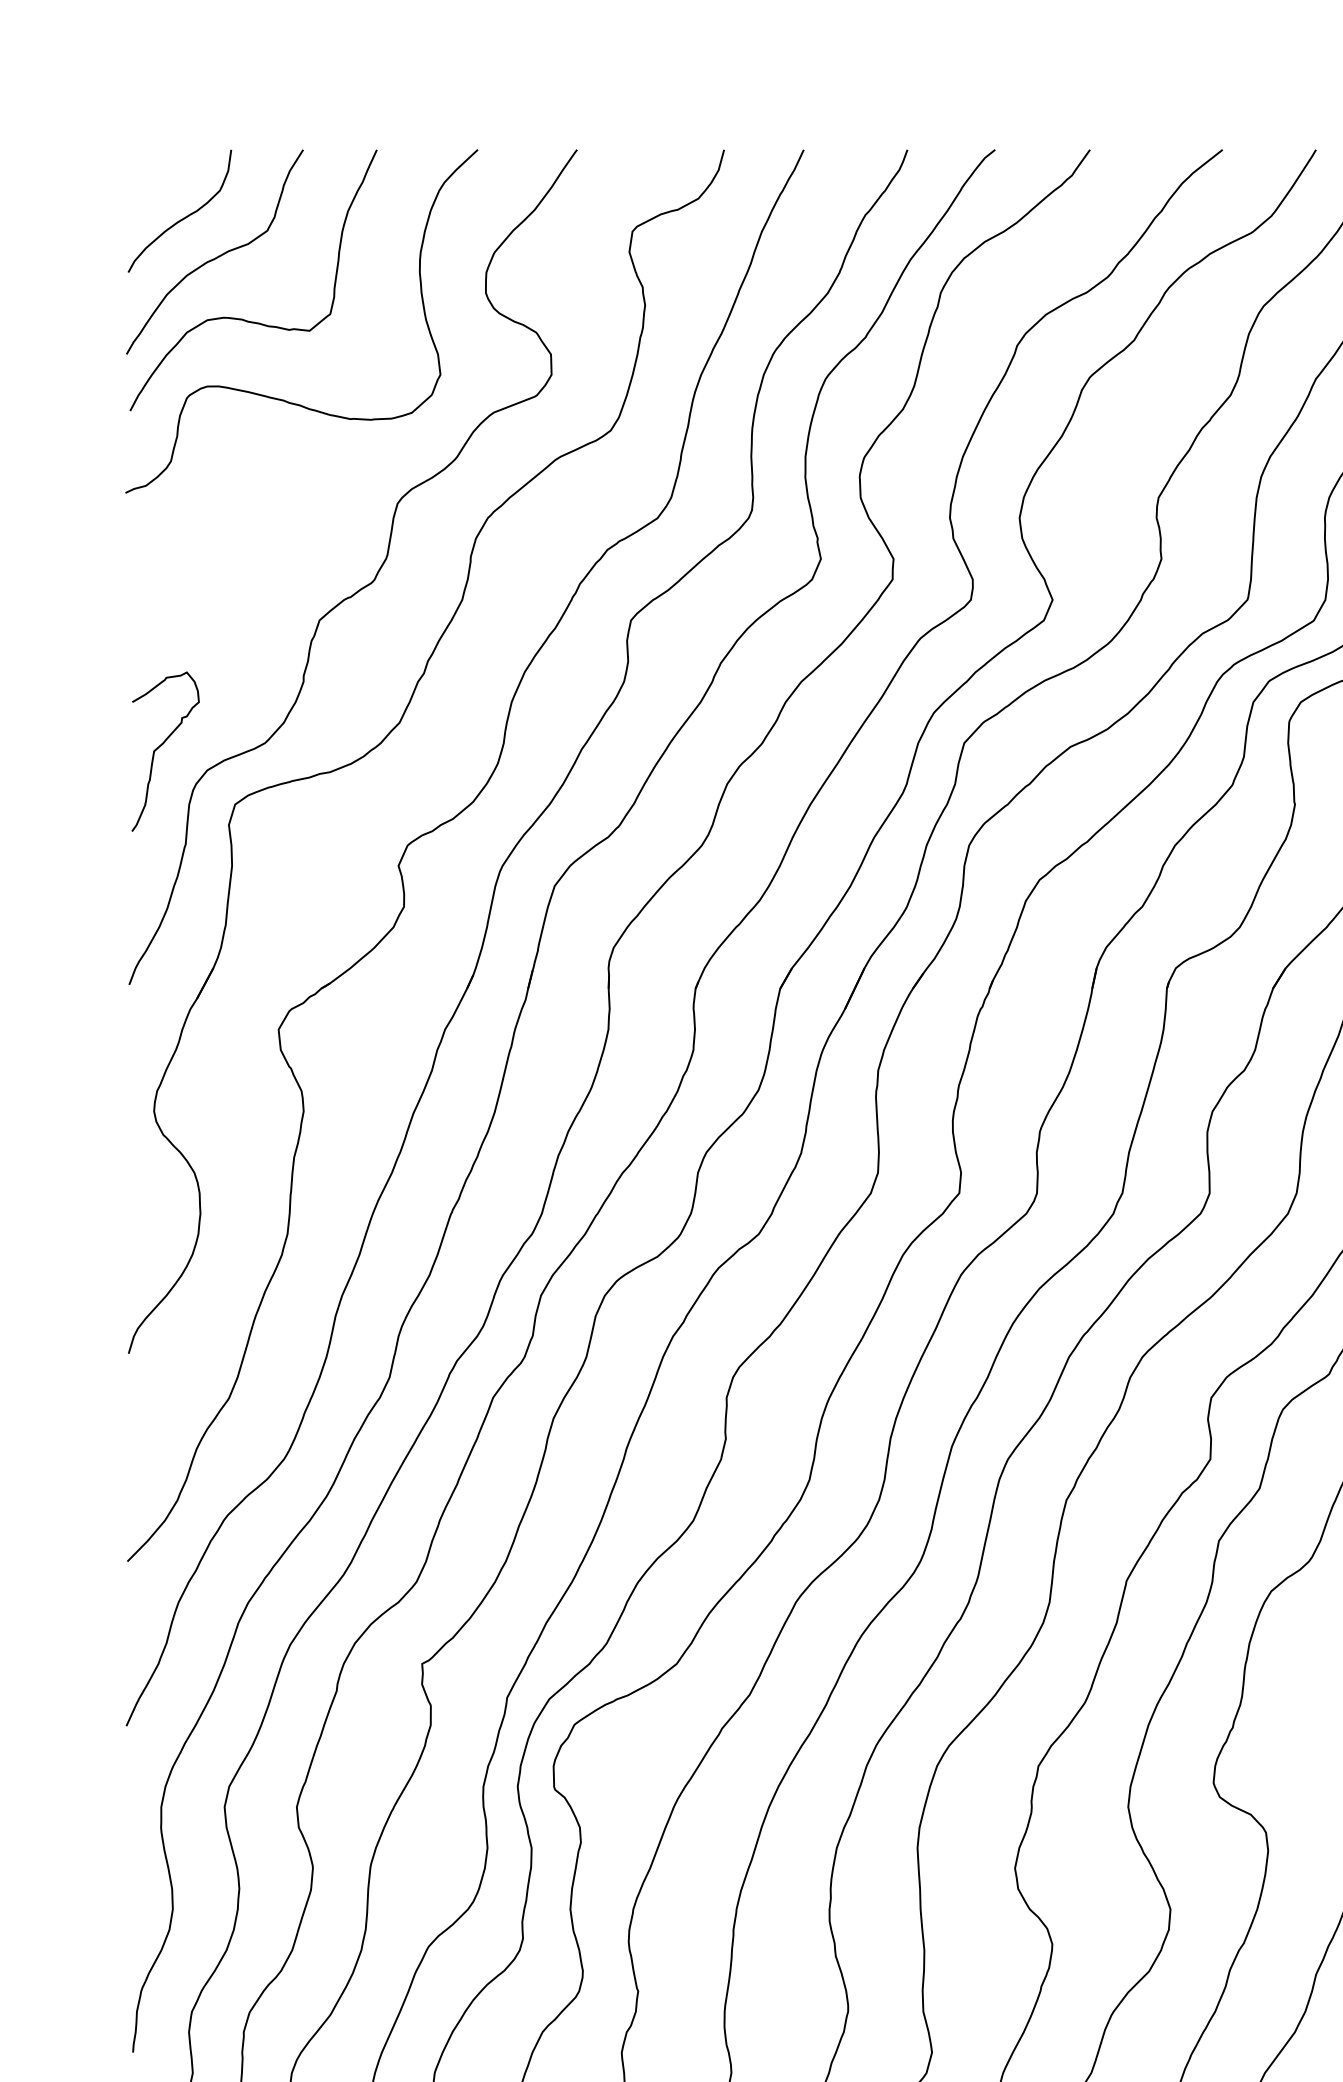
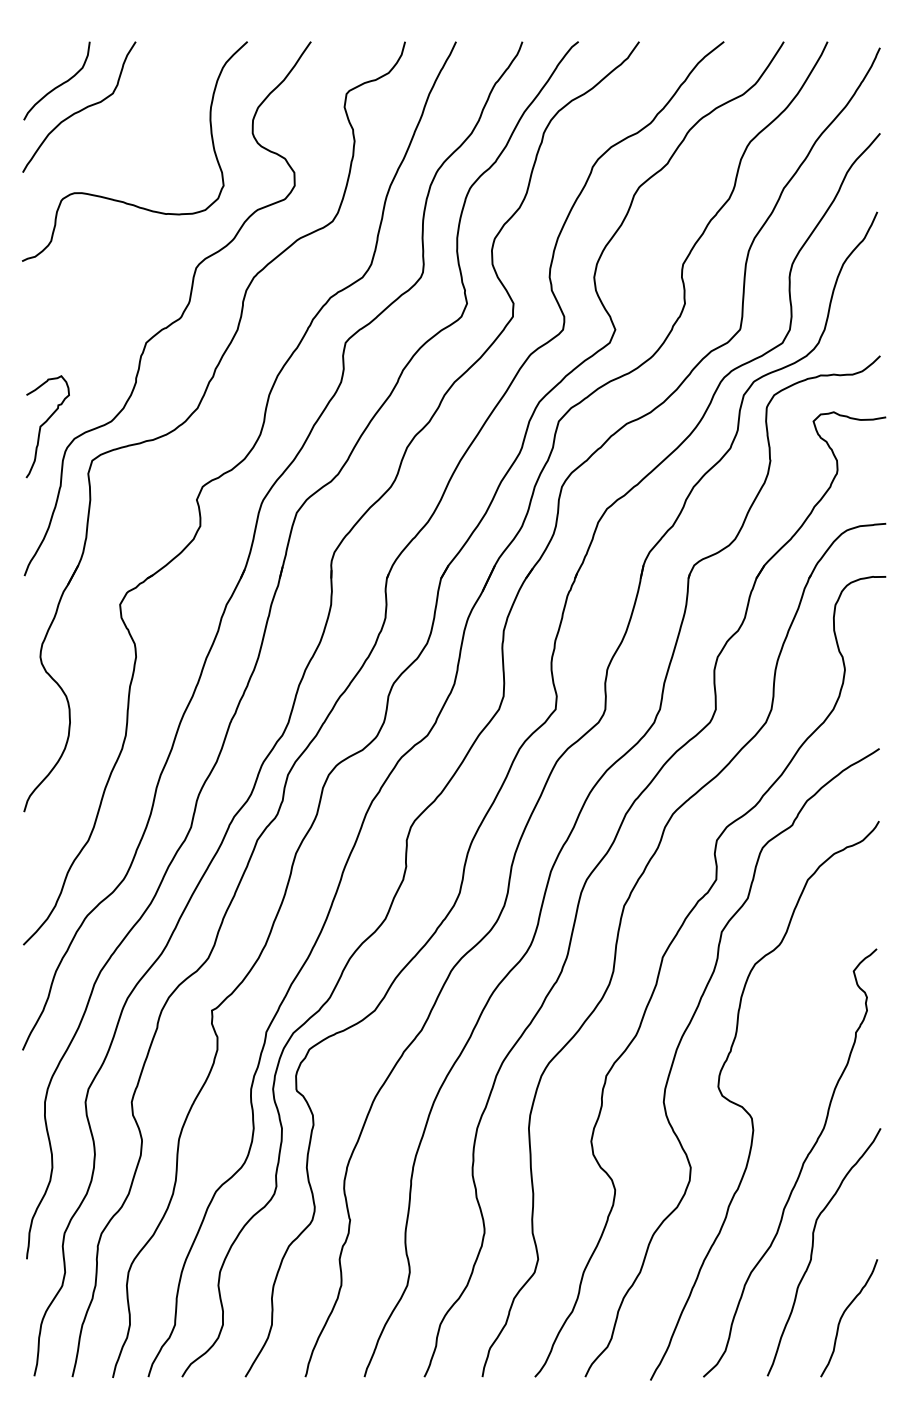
curve: (243, 318) -> (97, 149), removed

